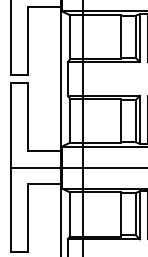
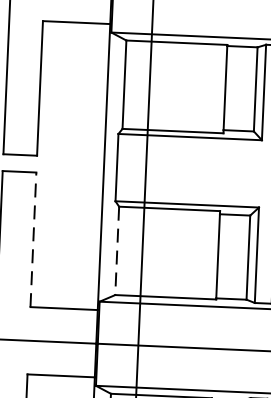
line: (27, 116) -> (33, 238), solid -> dashed
line: (69, 121) -> (116, 252), solid -> dashed

